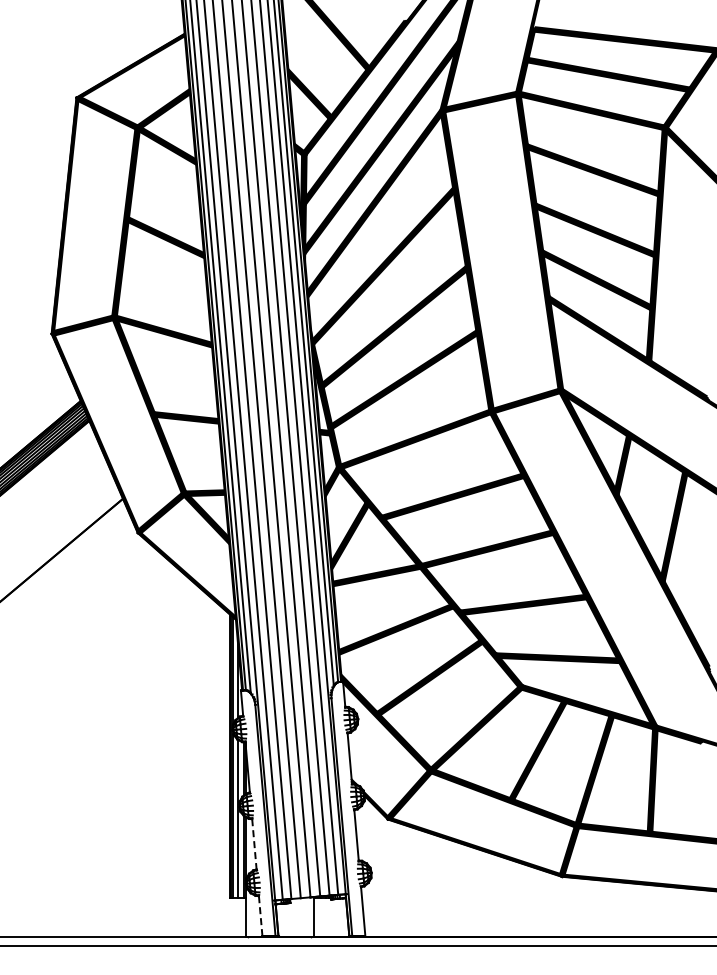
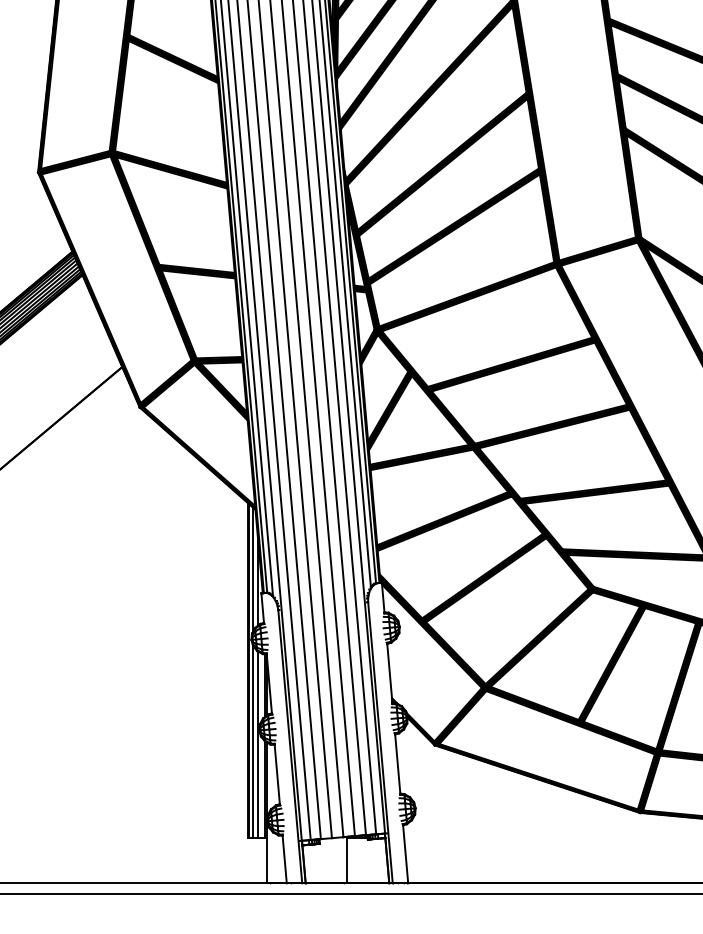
line: (254, 844) -> (277, 774), dashed -> solid
line: (260, 916) -> (284, 859), dashed -> solid

